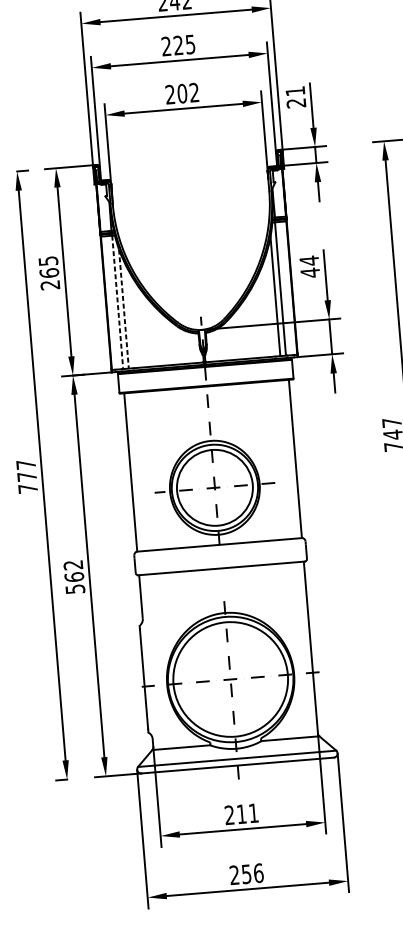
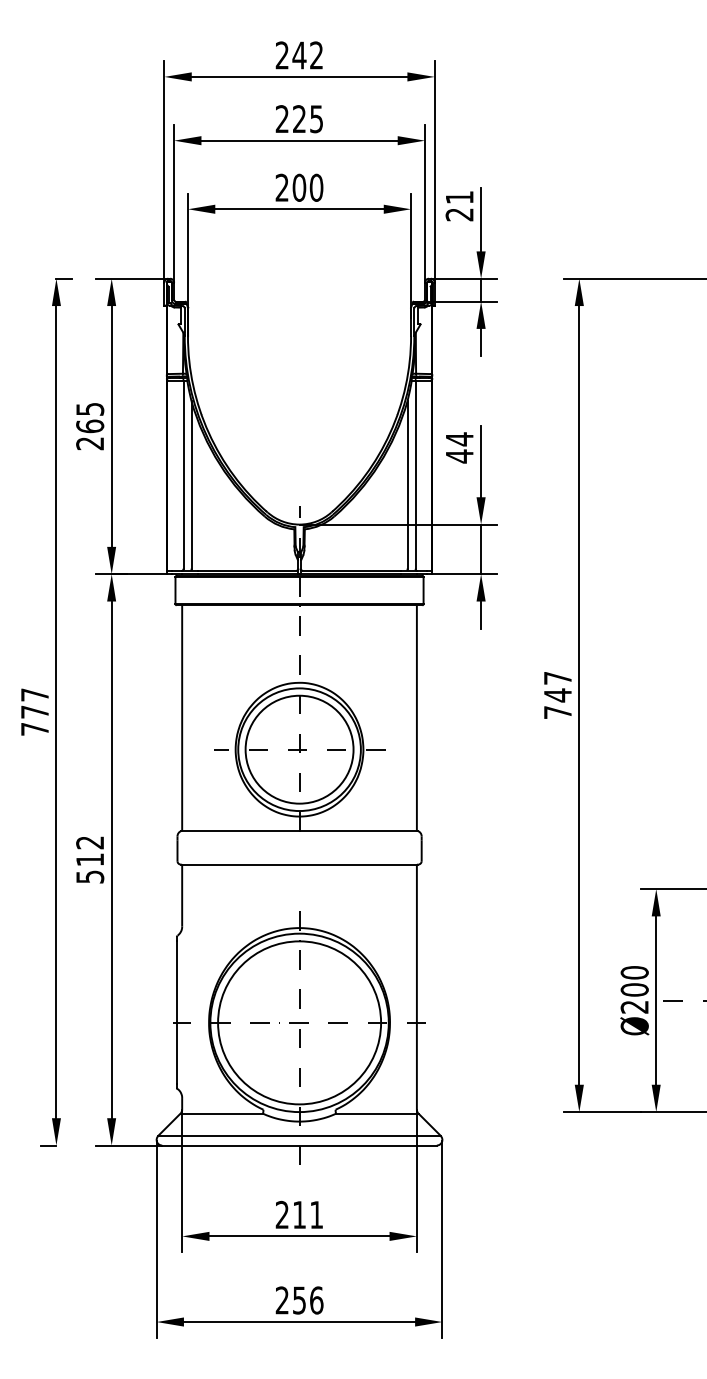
text: (194, 92) -> (316, 187), 202 -> 200
line: (117, 301) -> (183, 474), dashed -> solid
line: (123, 308) -> (191, 484), dashed -> solid
text: (74, 576) -> (90, 859), 562 -> 512

